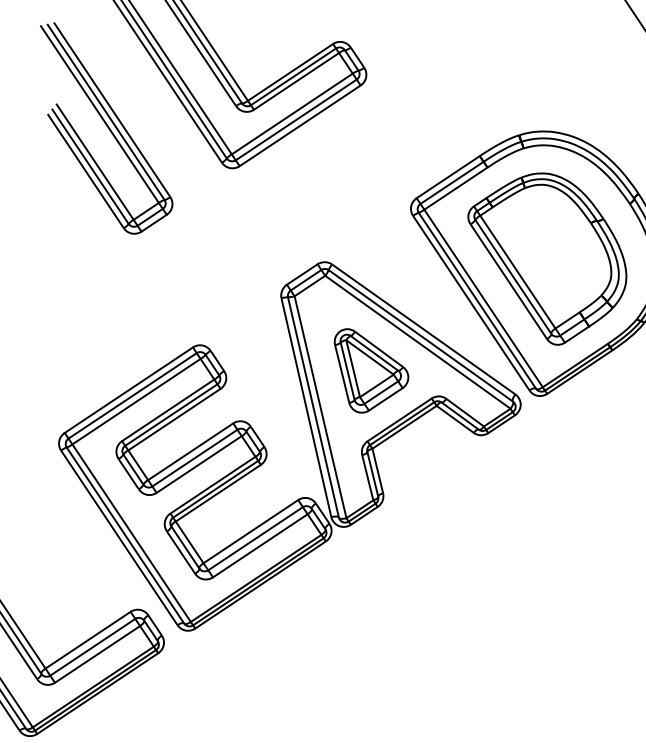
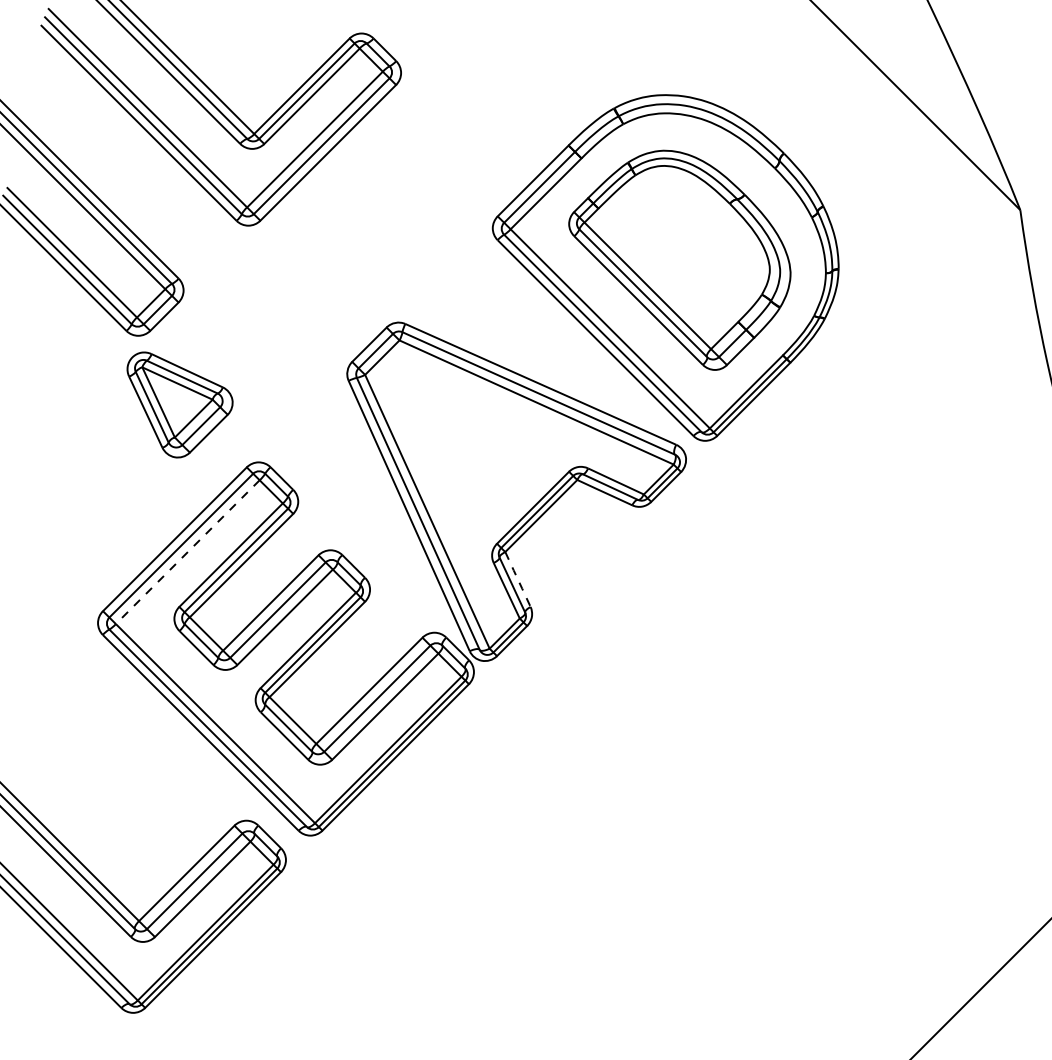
part: (368, 373) -> (179, 404), moved
line: (136, 401) -> (187, 552), solid -> dashed
line: (378, 471) -> (518, 580), solid -> dashed

